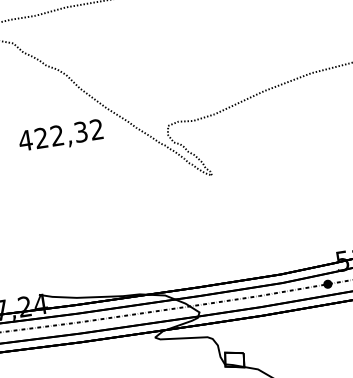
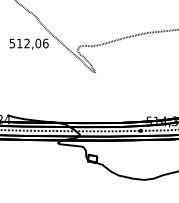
text: (60, 135) -> (28, 43), 422,32 -> 512,06

